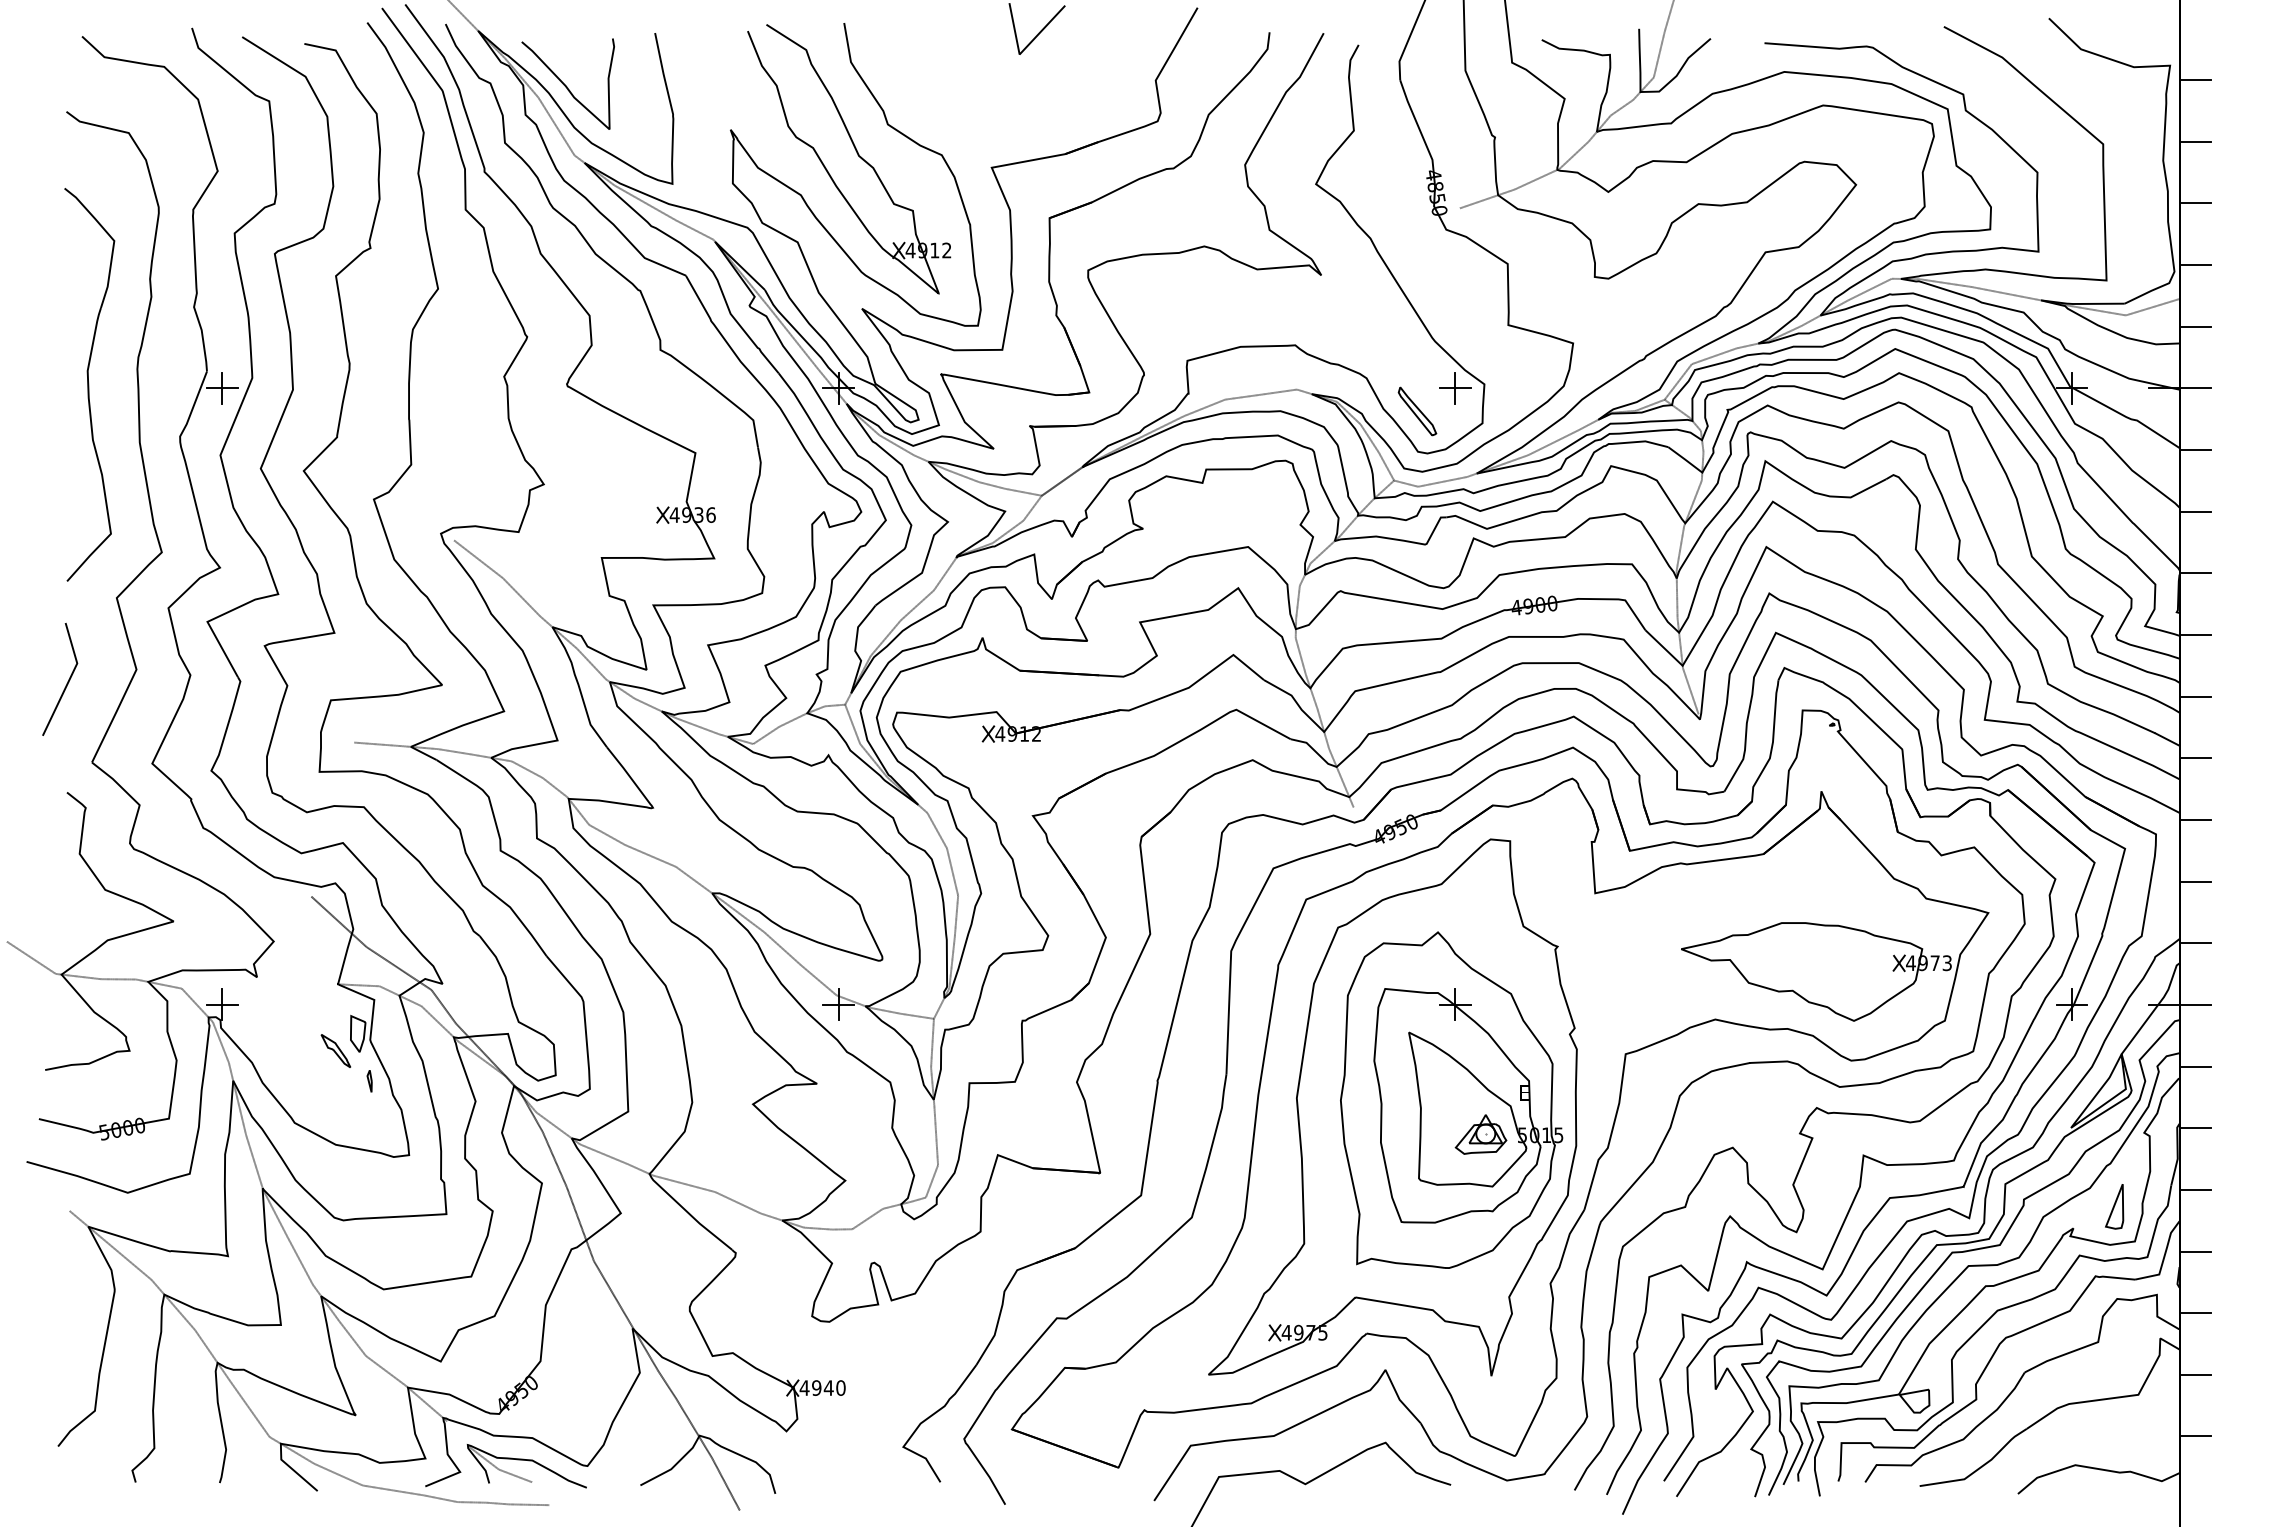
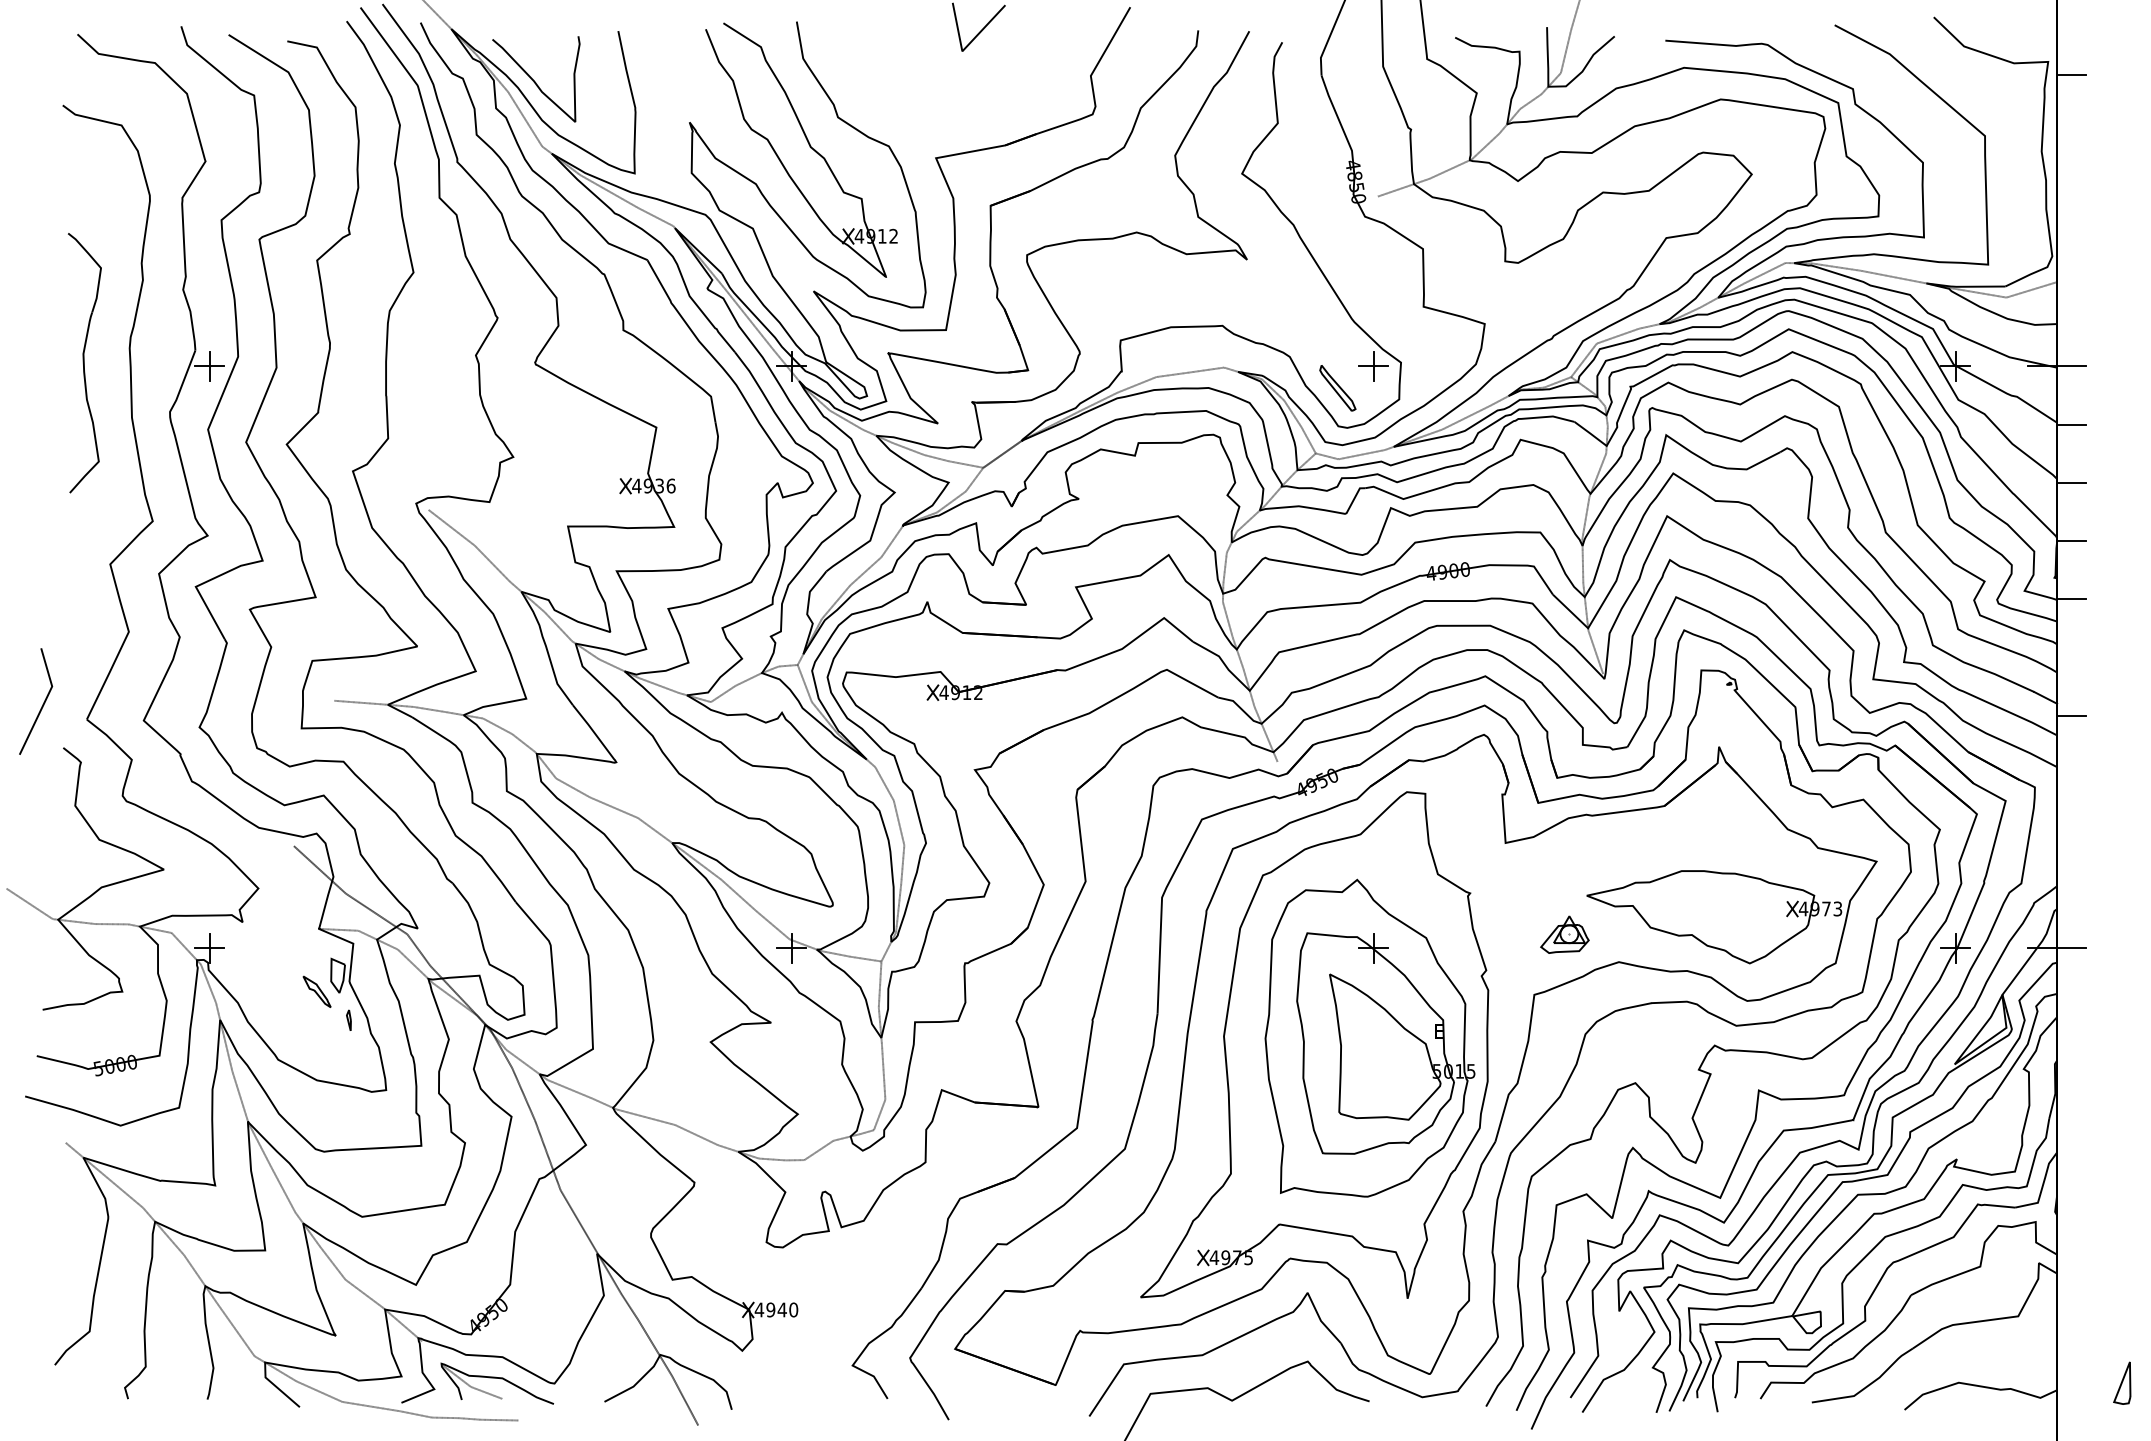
line: (2194, 141) -> (2071, 133), removed
line: (2194, 203) -> (2071, 191), removed
line: (2194, 265) -> (2071, 250), removed
line: (2194, 326) -> (2071, 308), removed
part: (89, 384) -> (84, 362), size x0.7
line: (66, 683) -> (42, 705), moved
line: (2194, 696) -> (2071, 657), removed
line: (2194, 819) -> (2071, 773), removed
line: (2194, 881) -> (2071, 831), removed
line: (2194, 943) -> (2071, 890), removed
line: (2194, 1066) -> (2071, 1006), removed
line: (2194, 1128) -> (2071, 1064), removed
part: (1480, 1134) -> (1564, 934), moved
line: (2194, 1189) -> (2071, 1122), removed
part: (2114, 1206) -> (2122, 1383), moved
line: (2194, 1251) -> (2071, 1181), removed
line: (2194, 1313) -> (2071, 1239), removed
line: (2194, 1374) -> (2071, 1297), removed
line: (2194, 1436) -> (2071, 1355), removed

